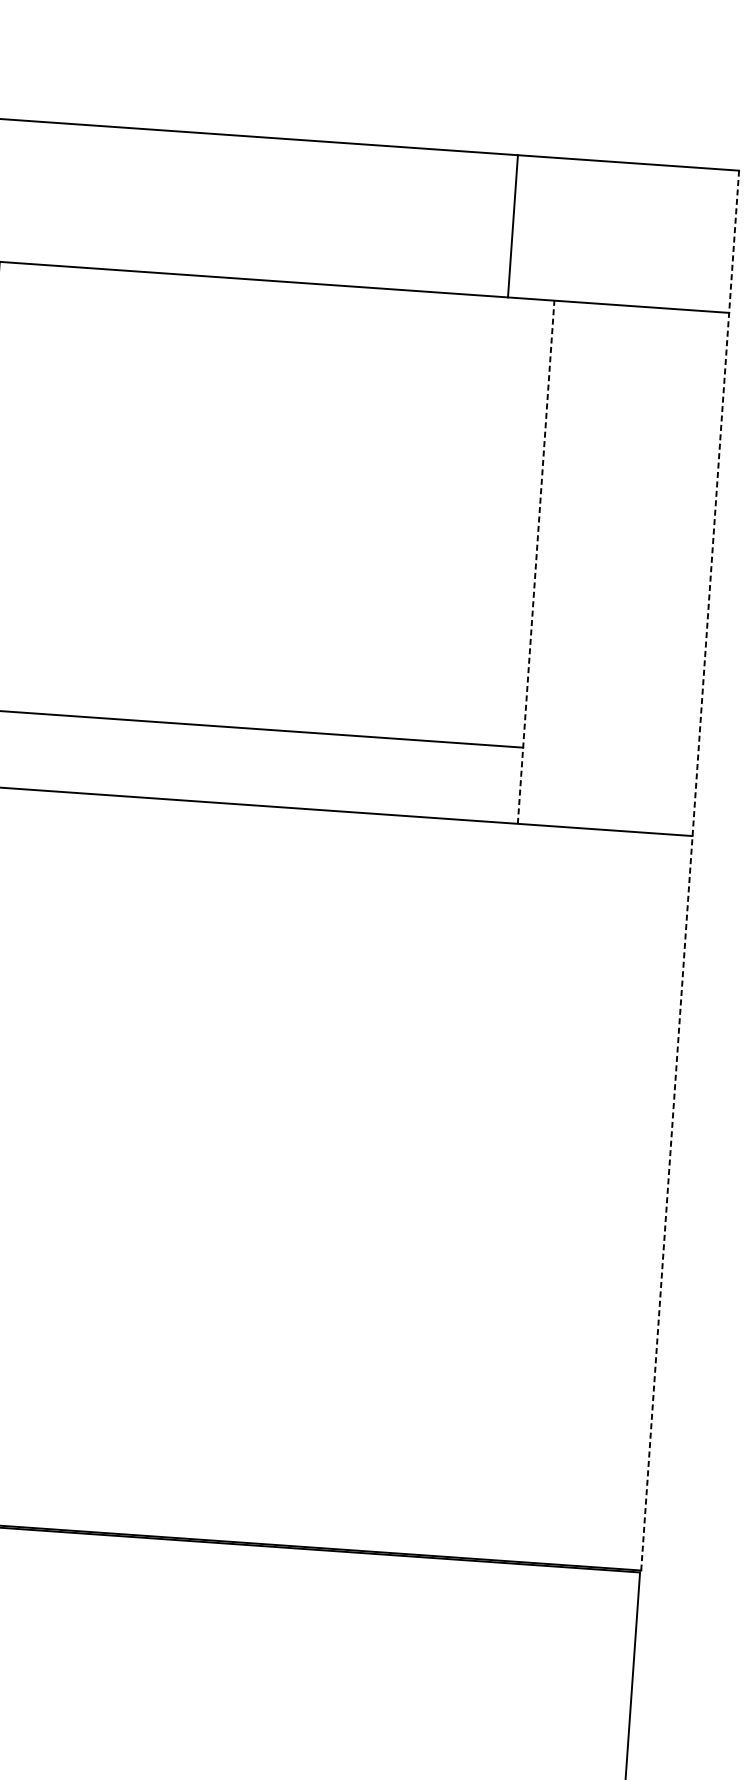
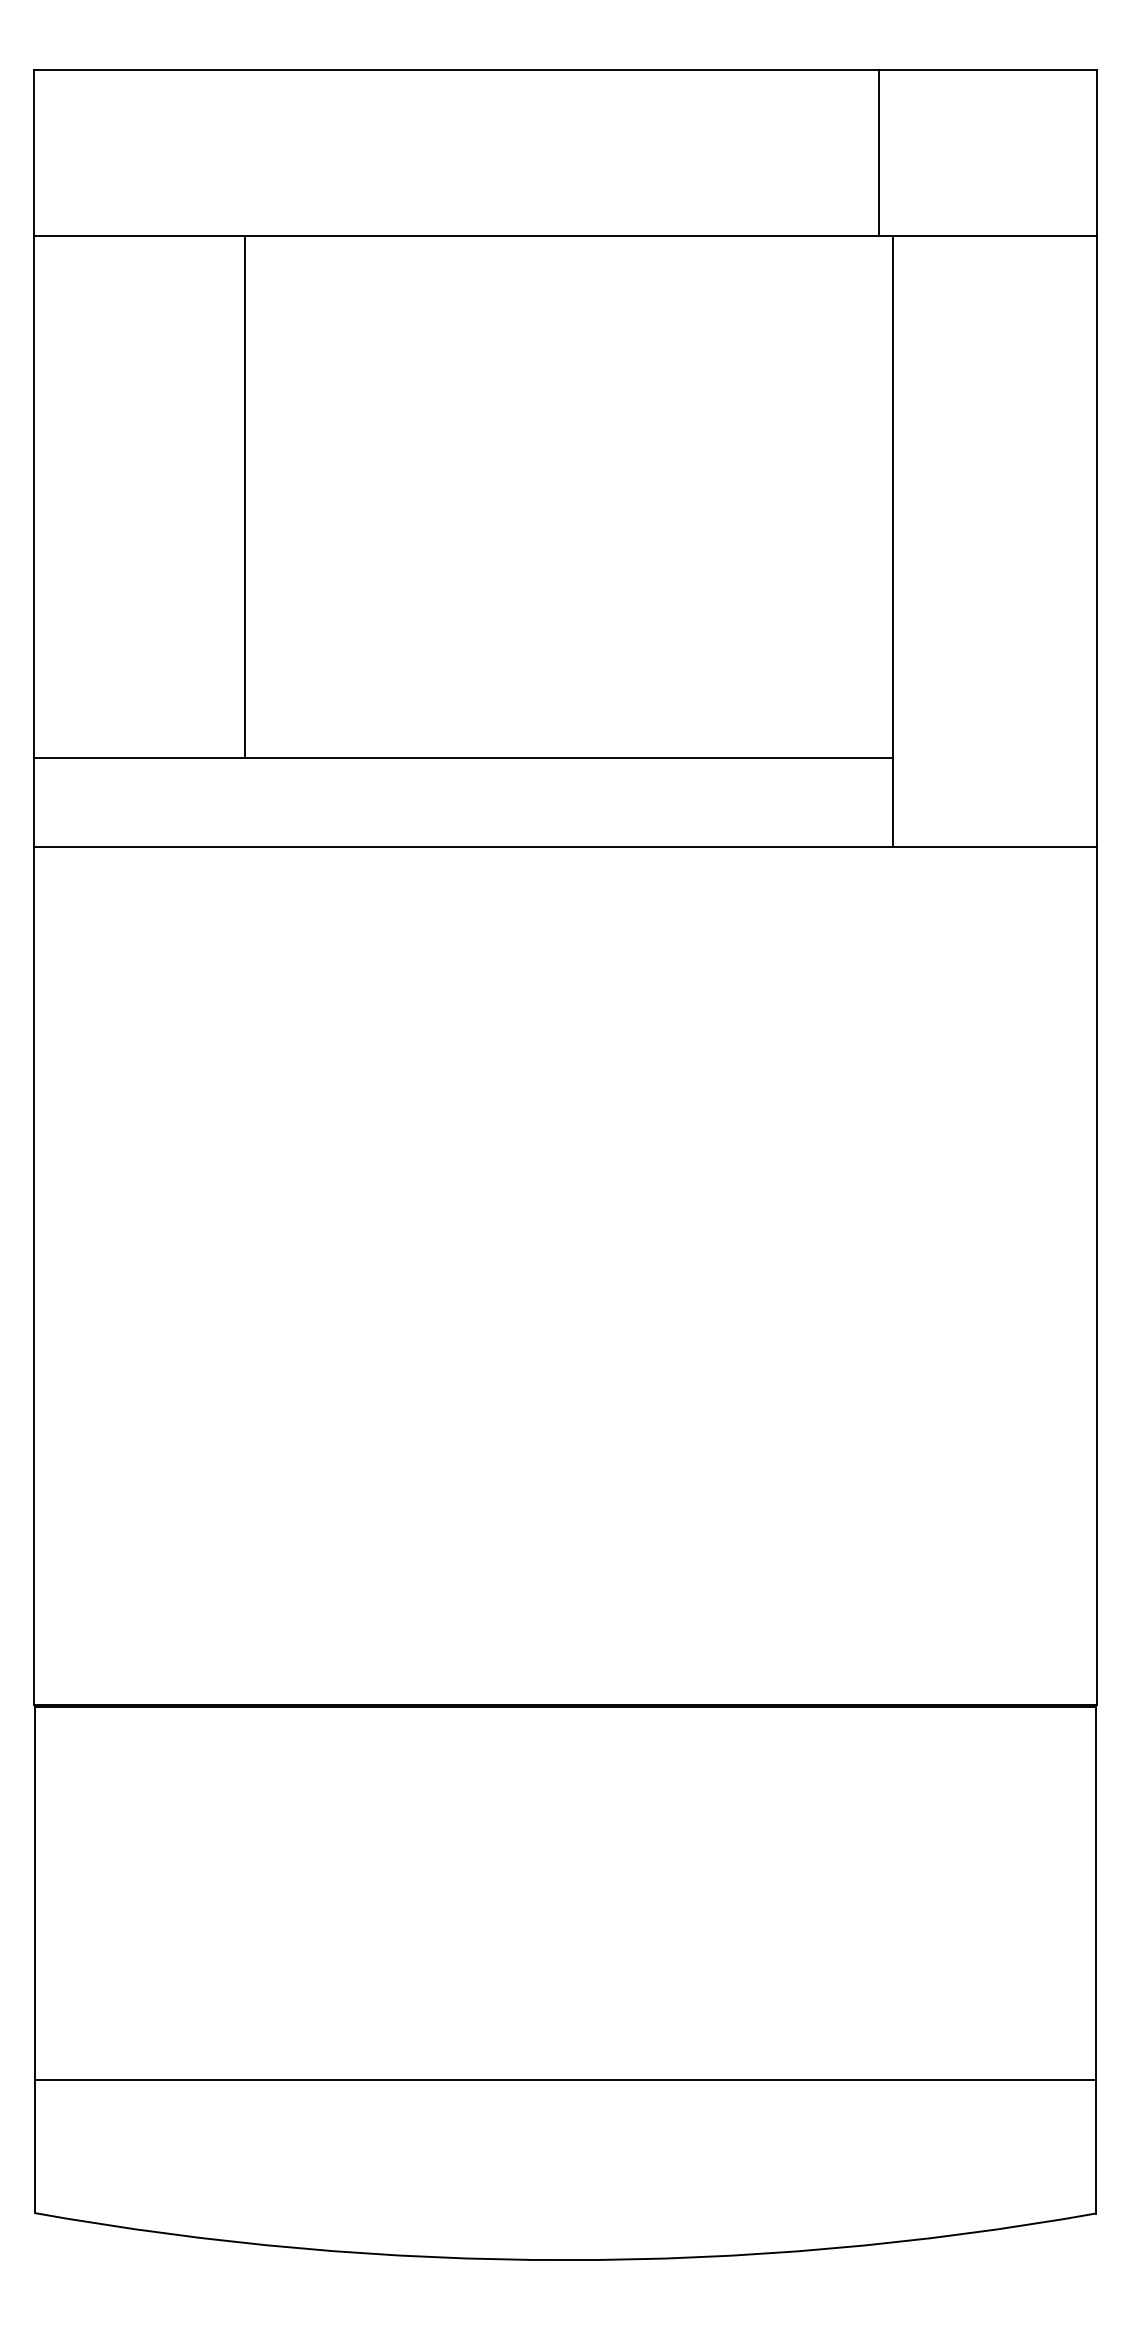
line: (512, 225) -> (878, 152), moved
line: (535, 562) -> (892, 541), dashed -> solid
line: (690, 869) -> (1097, 886), dashed -> solid

